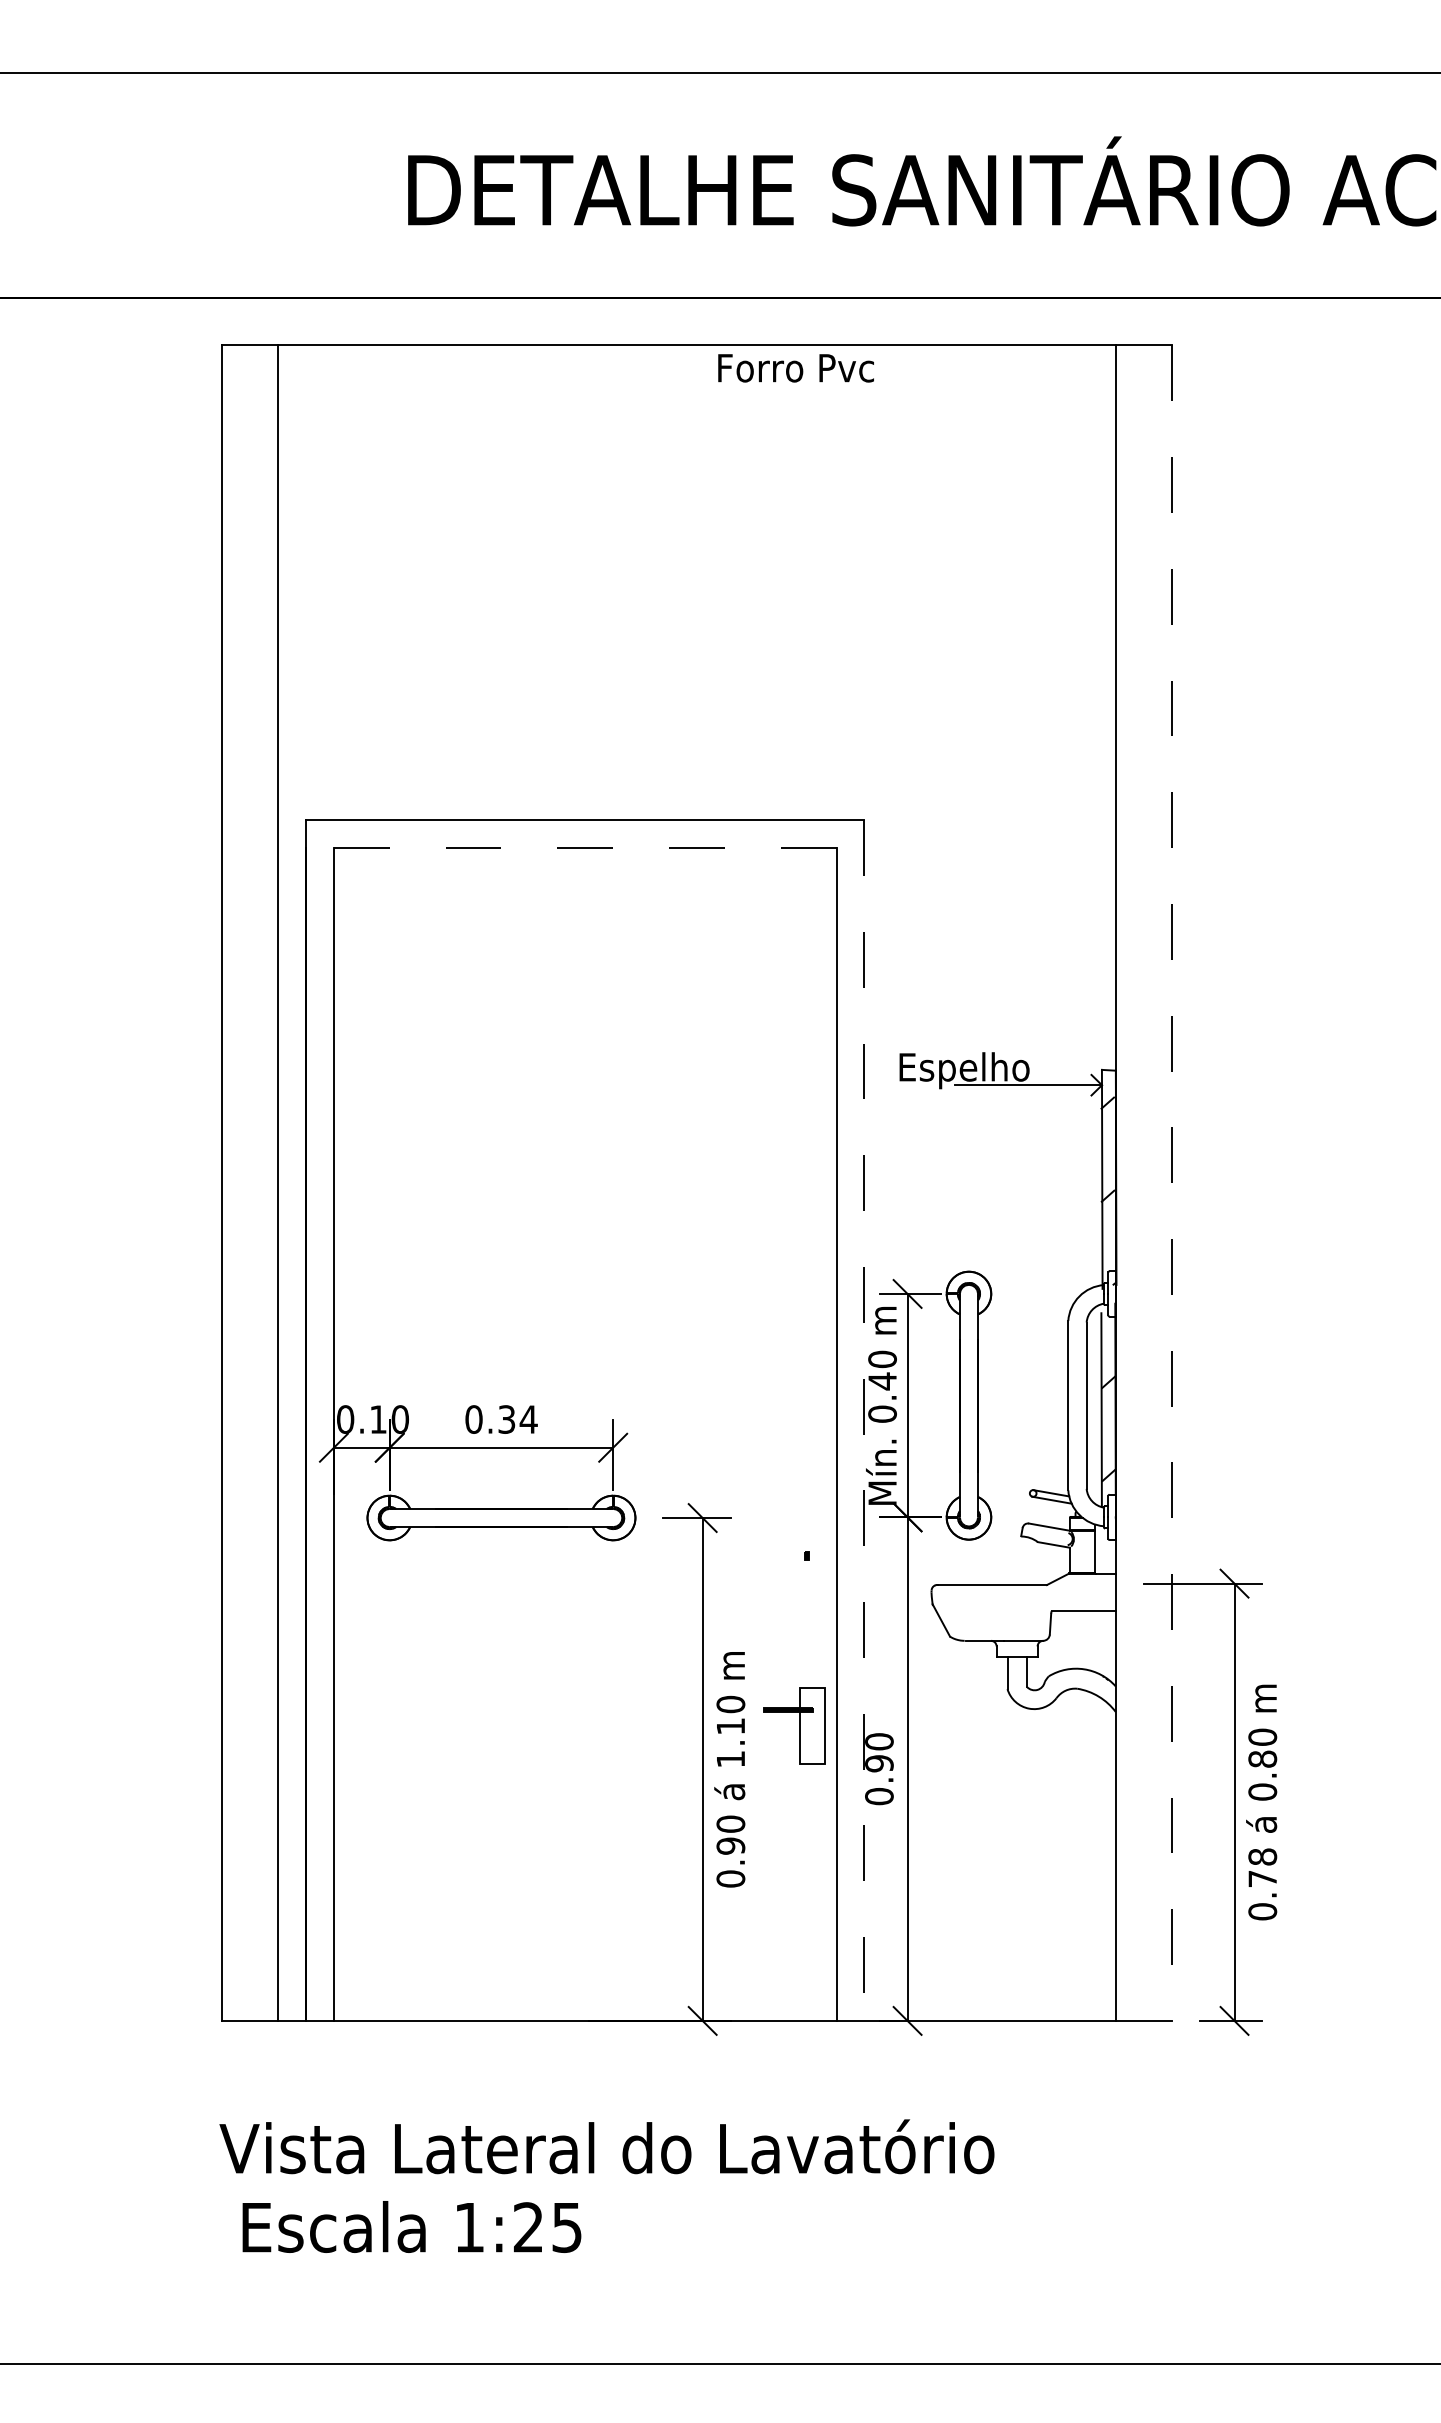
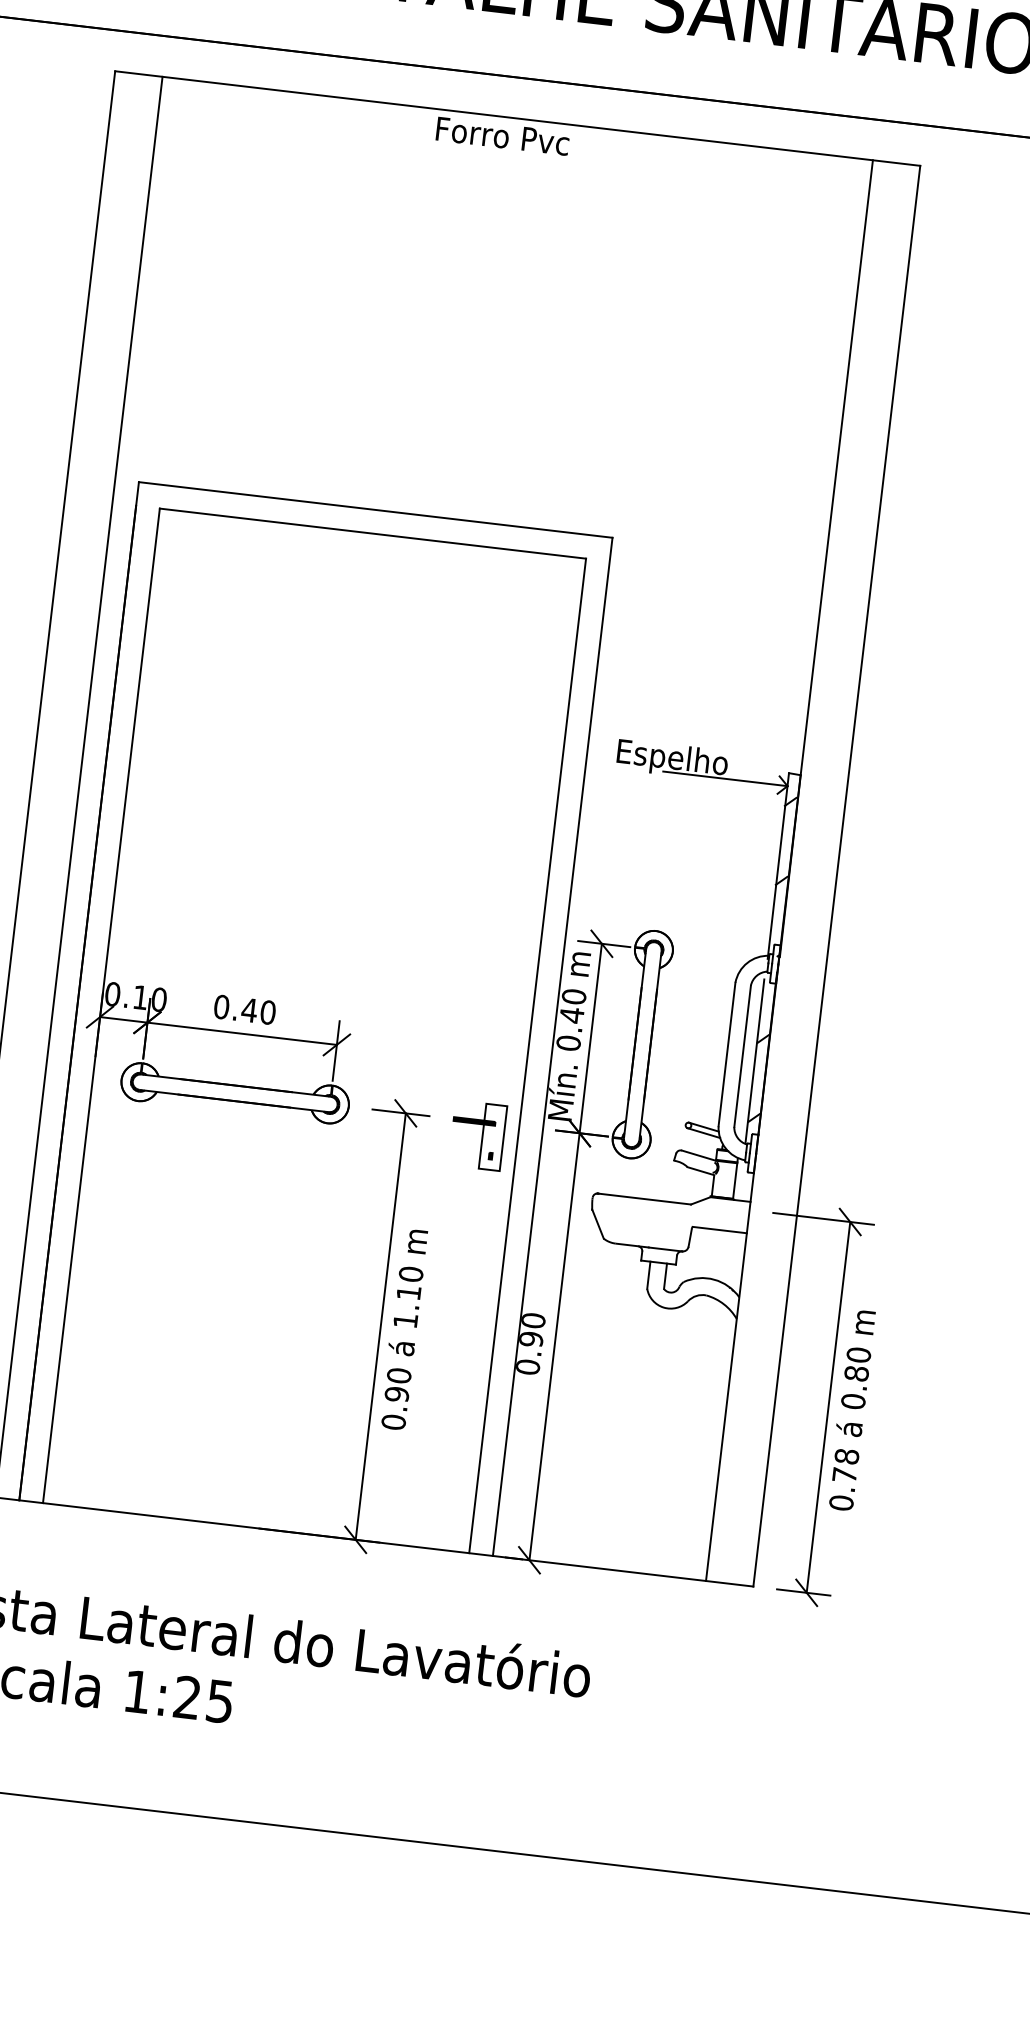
text: (795, 368) -> (502, 136), moved
line: (585, 848) -> (373, 533), dashed -> solid
line: (1171, 1183) -> (836, 876), dashed -> solid
text: (517, 1419) -> (258, 1011), 0.34 -> 0.40
line: (864, 1421) -> (552, 1047), dashed -> solid
part: (794, 1725) -> (477, 1135), moved

